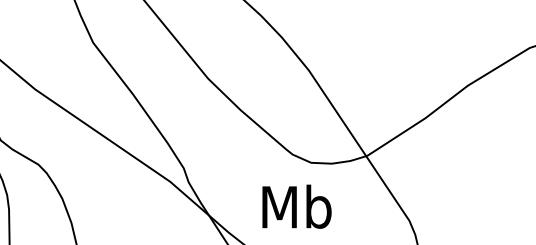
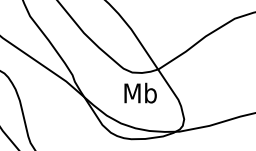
text: (296, 205) -> (140, 92), moved

